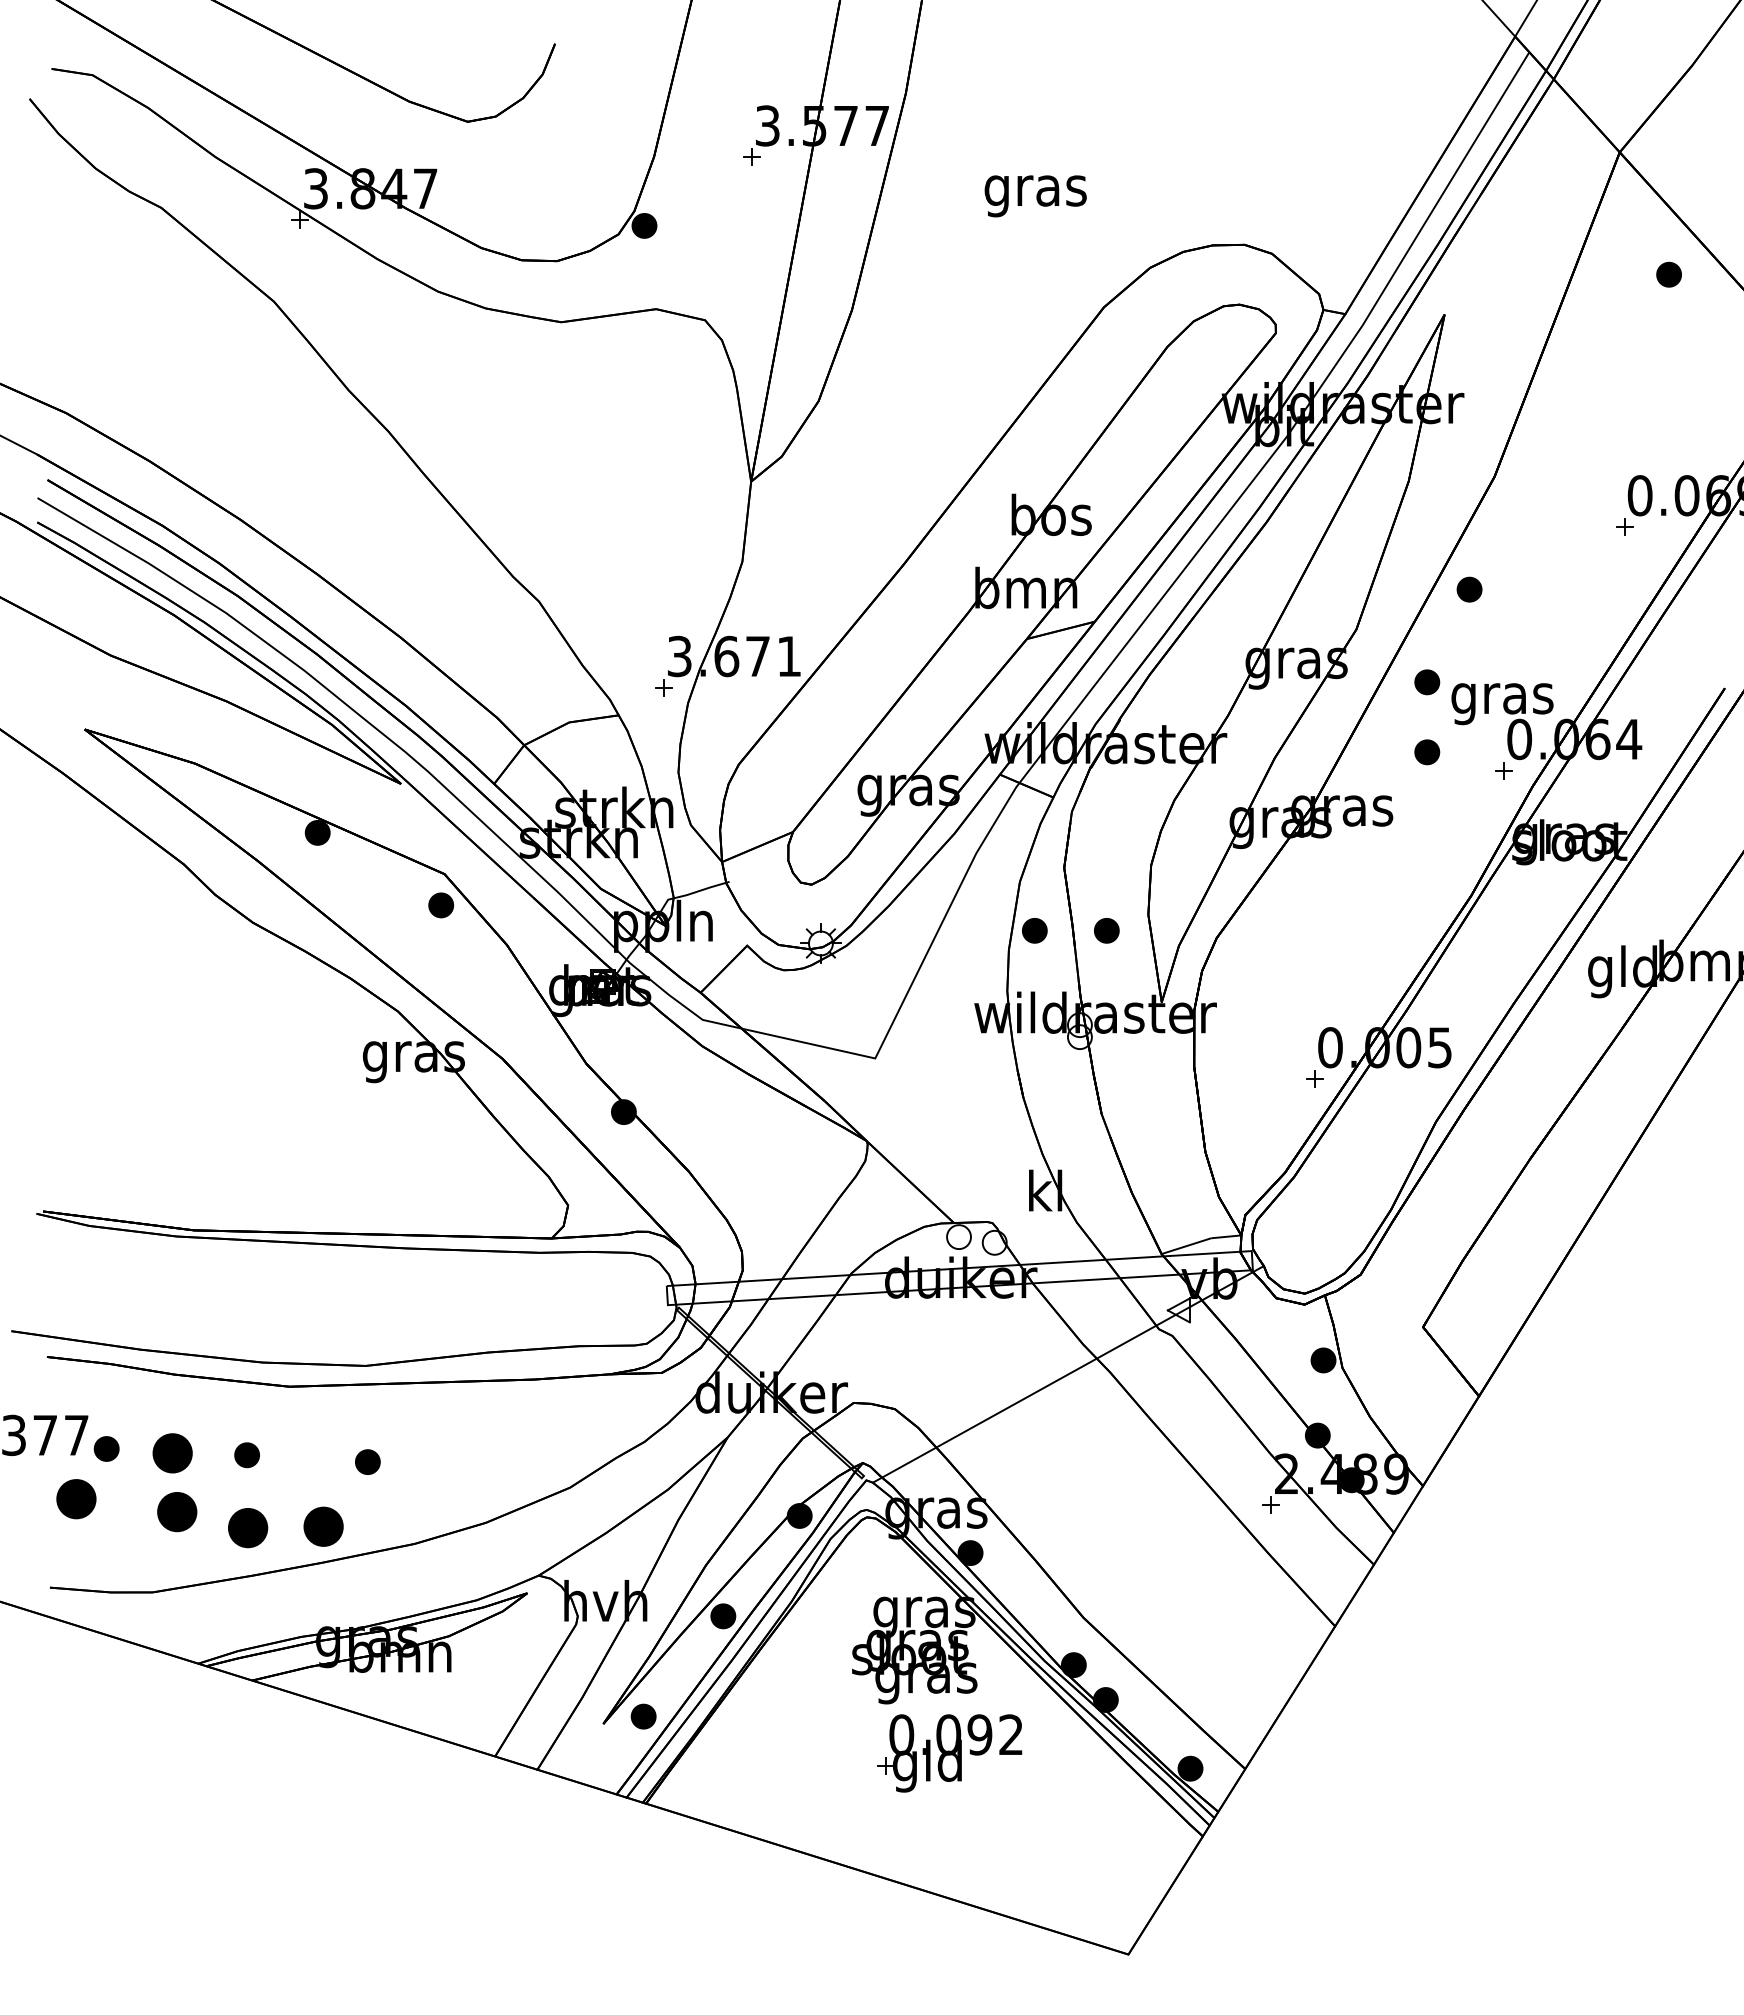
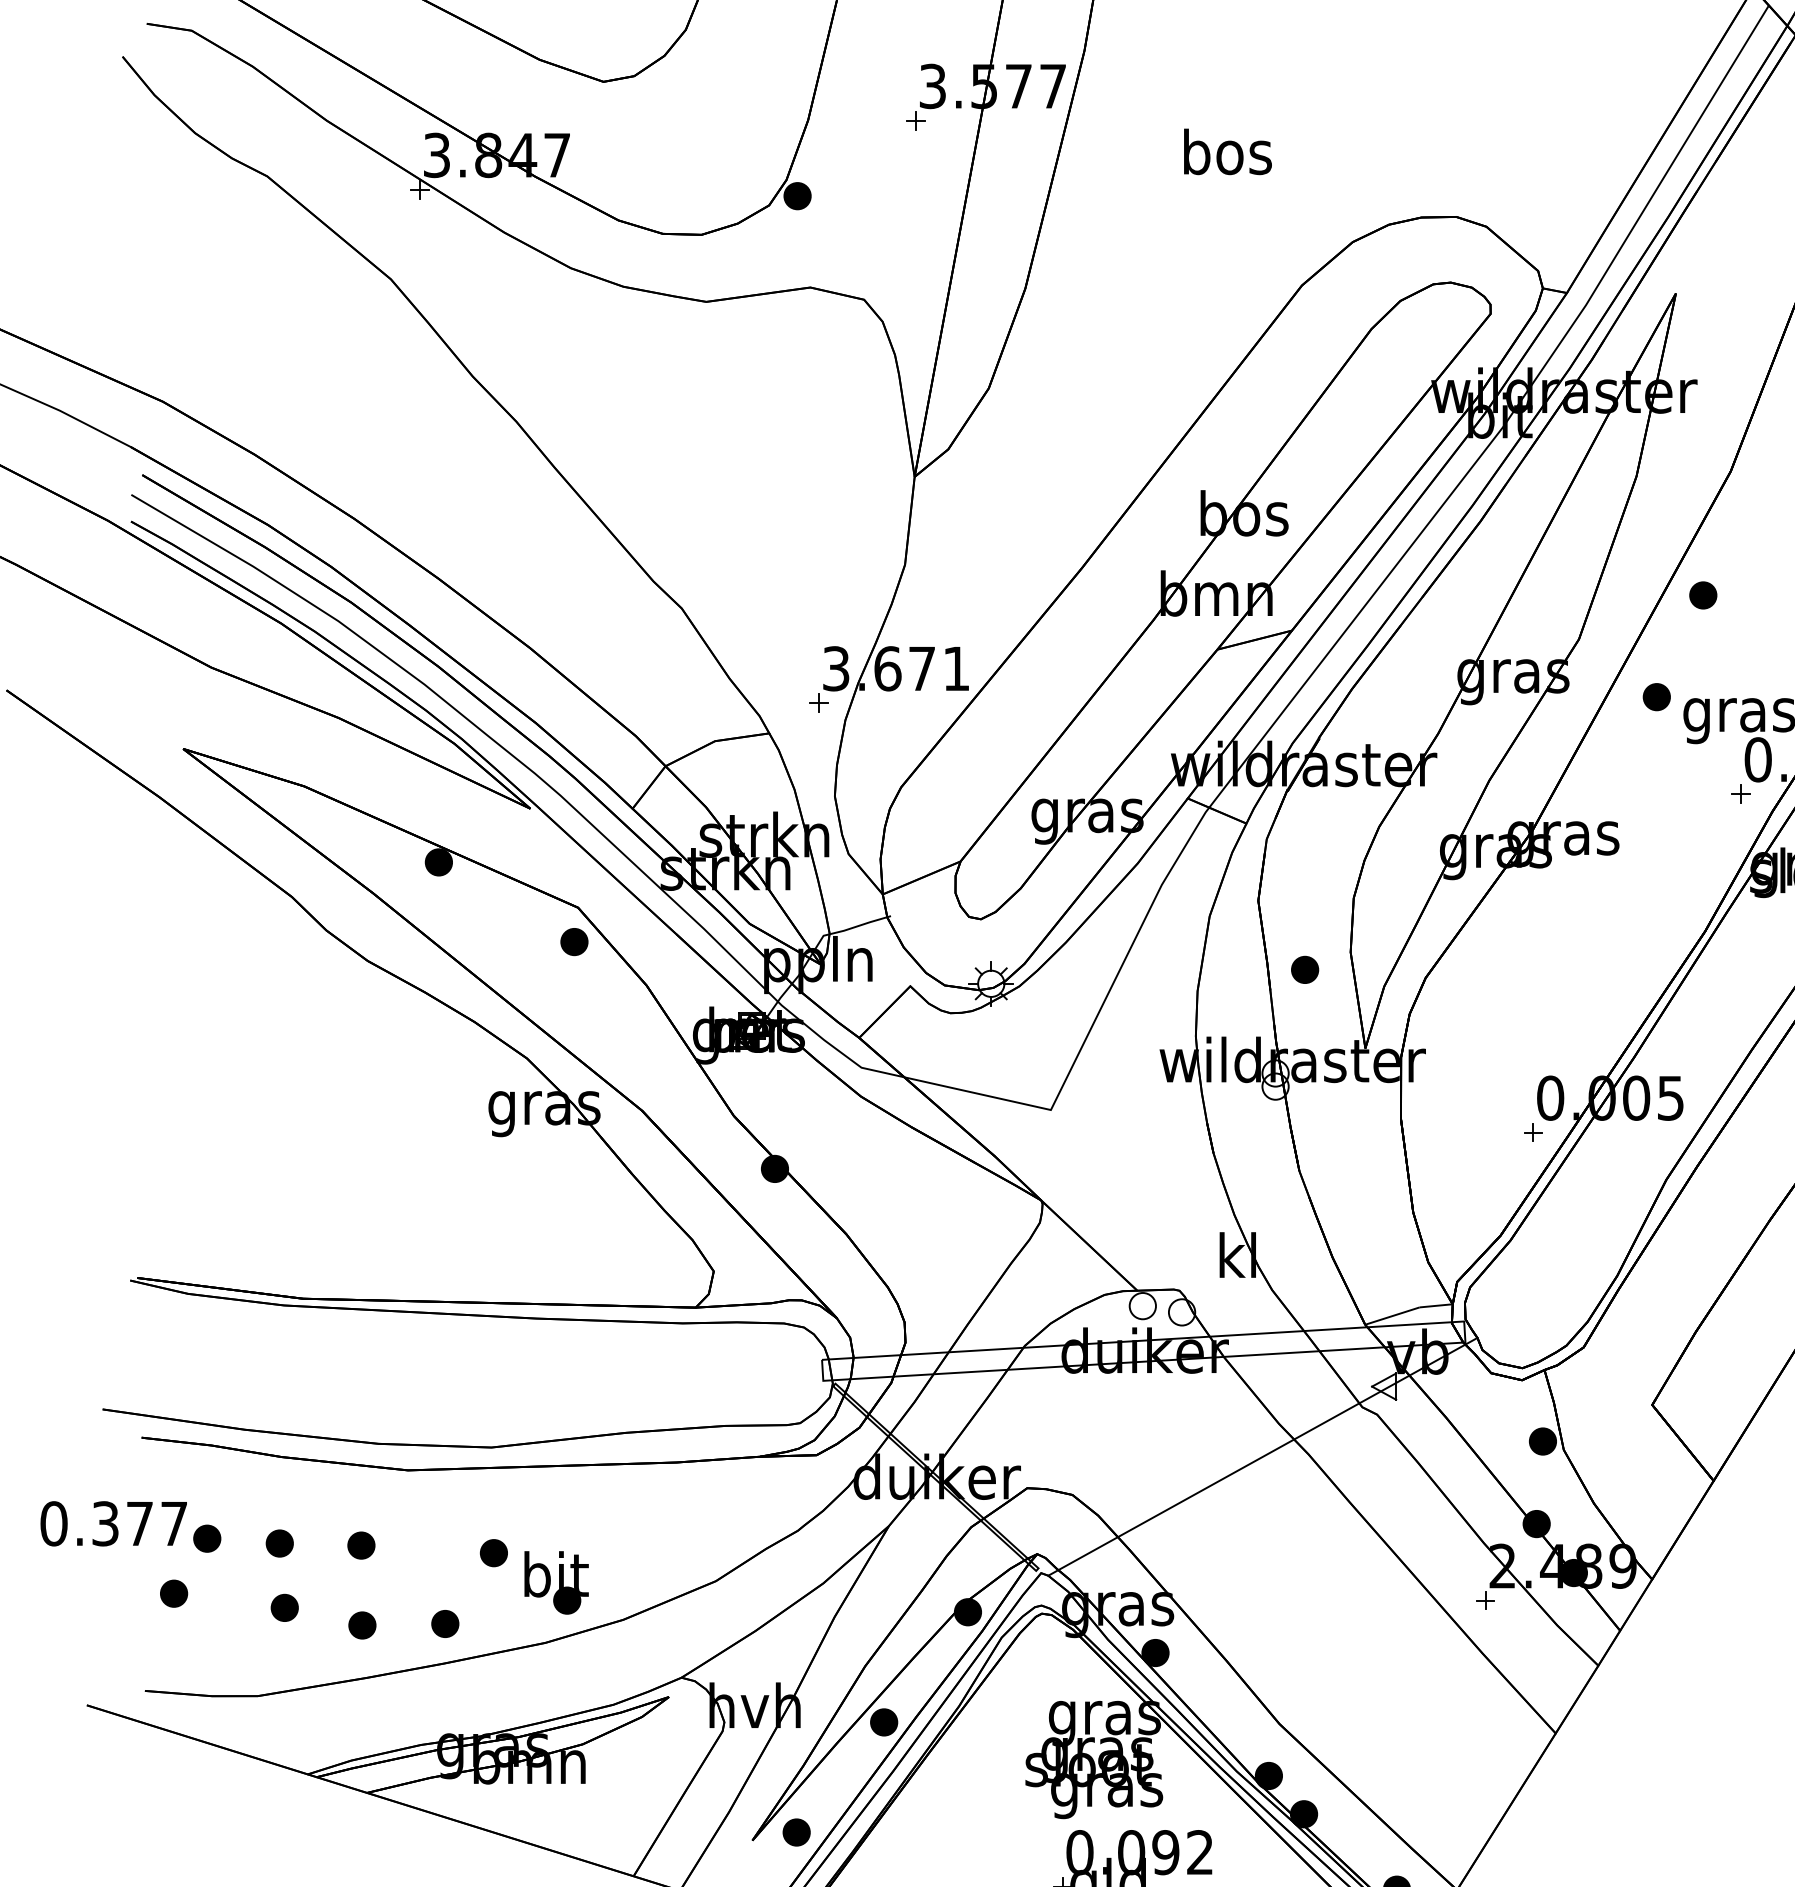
text: (1035, 190) -> (1226, 157), gras -> bos
part: (1427, 752) -> (1657, 774), removed
part: (1034, 930) -> (1225, 969), removed
part: (172, 1453) -> (279, 1543), size x0.62
part: (424, 1489) -> (556, 1583), added
part: (76, 1498) -> (174, 1593), size x0.62
part: (177, 1511) -> (284, 1607), size x0.62
part: (323, 1526) -> (445, 1623), size x0.62
part: (247, 1527) -> (361, 1624), size x0.62

